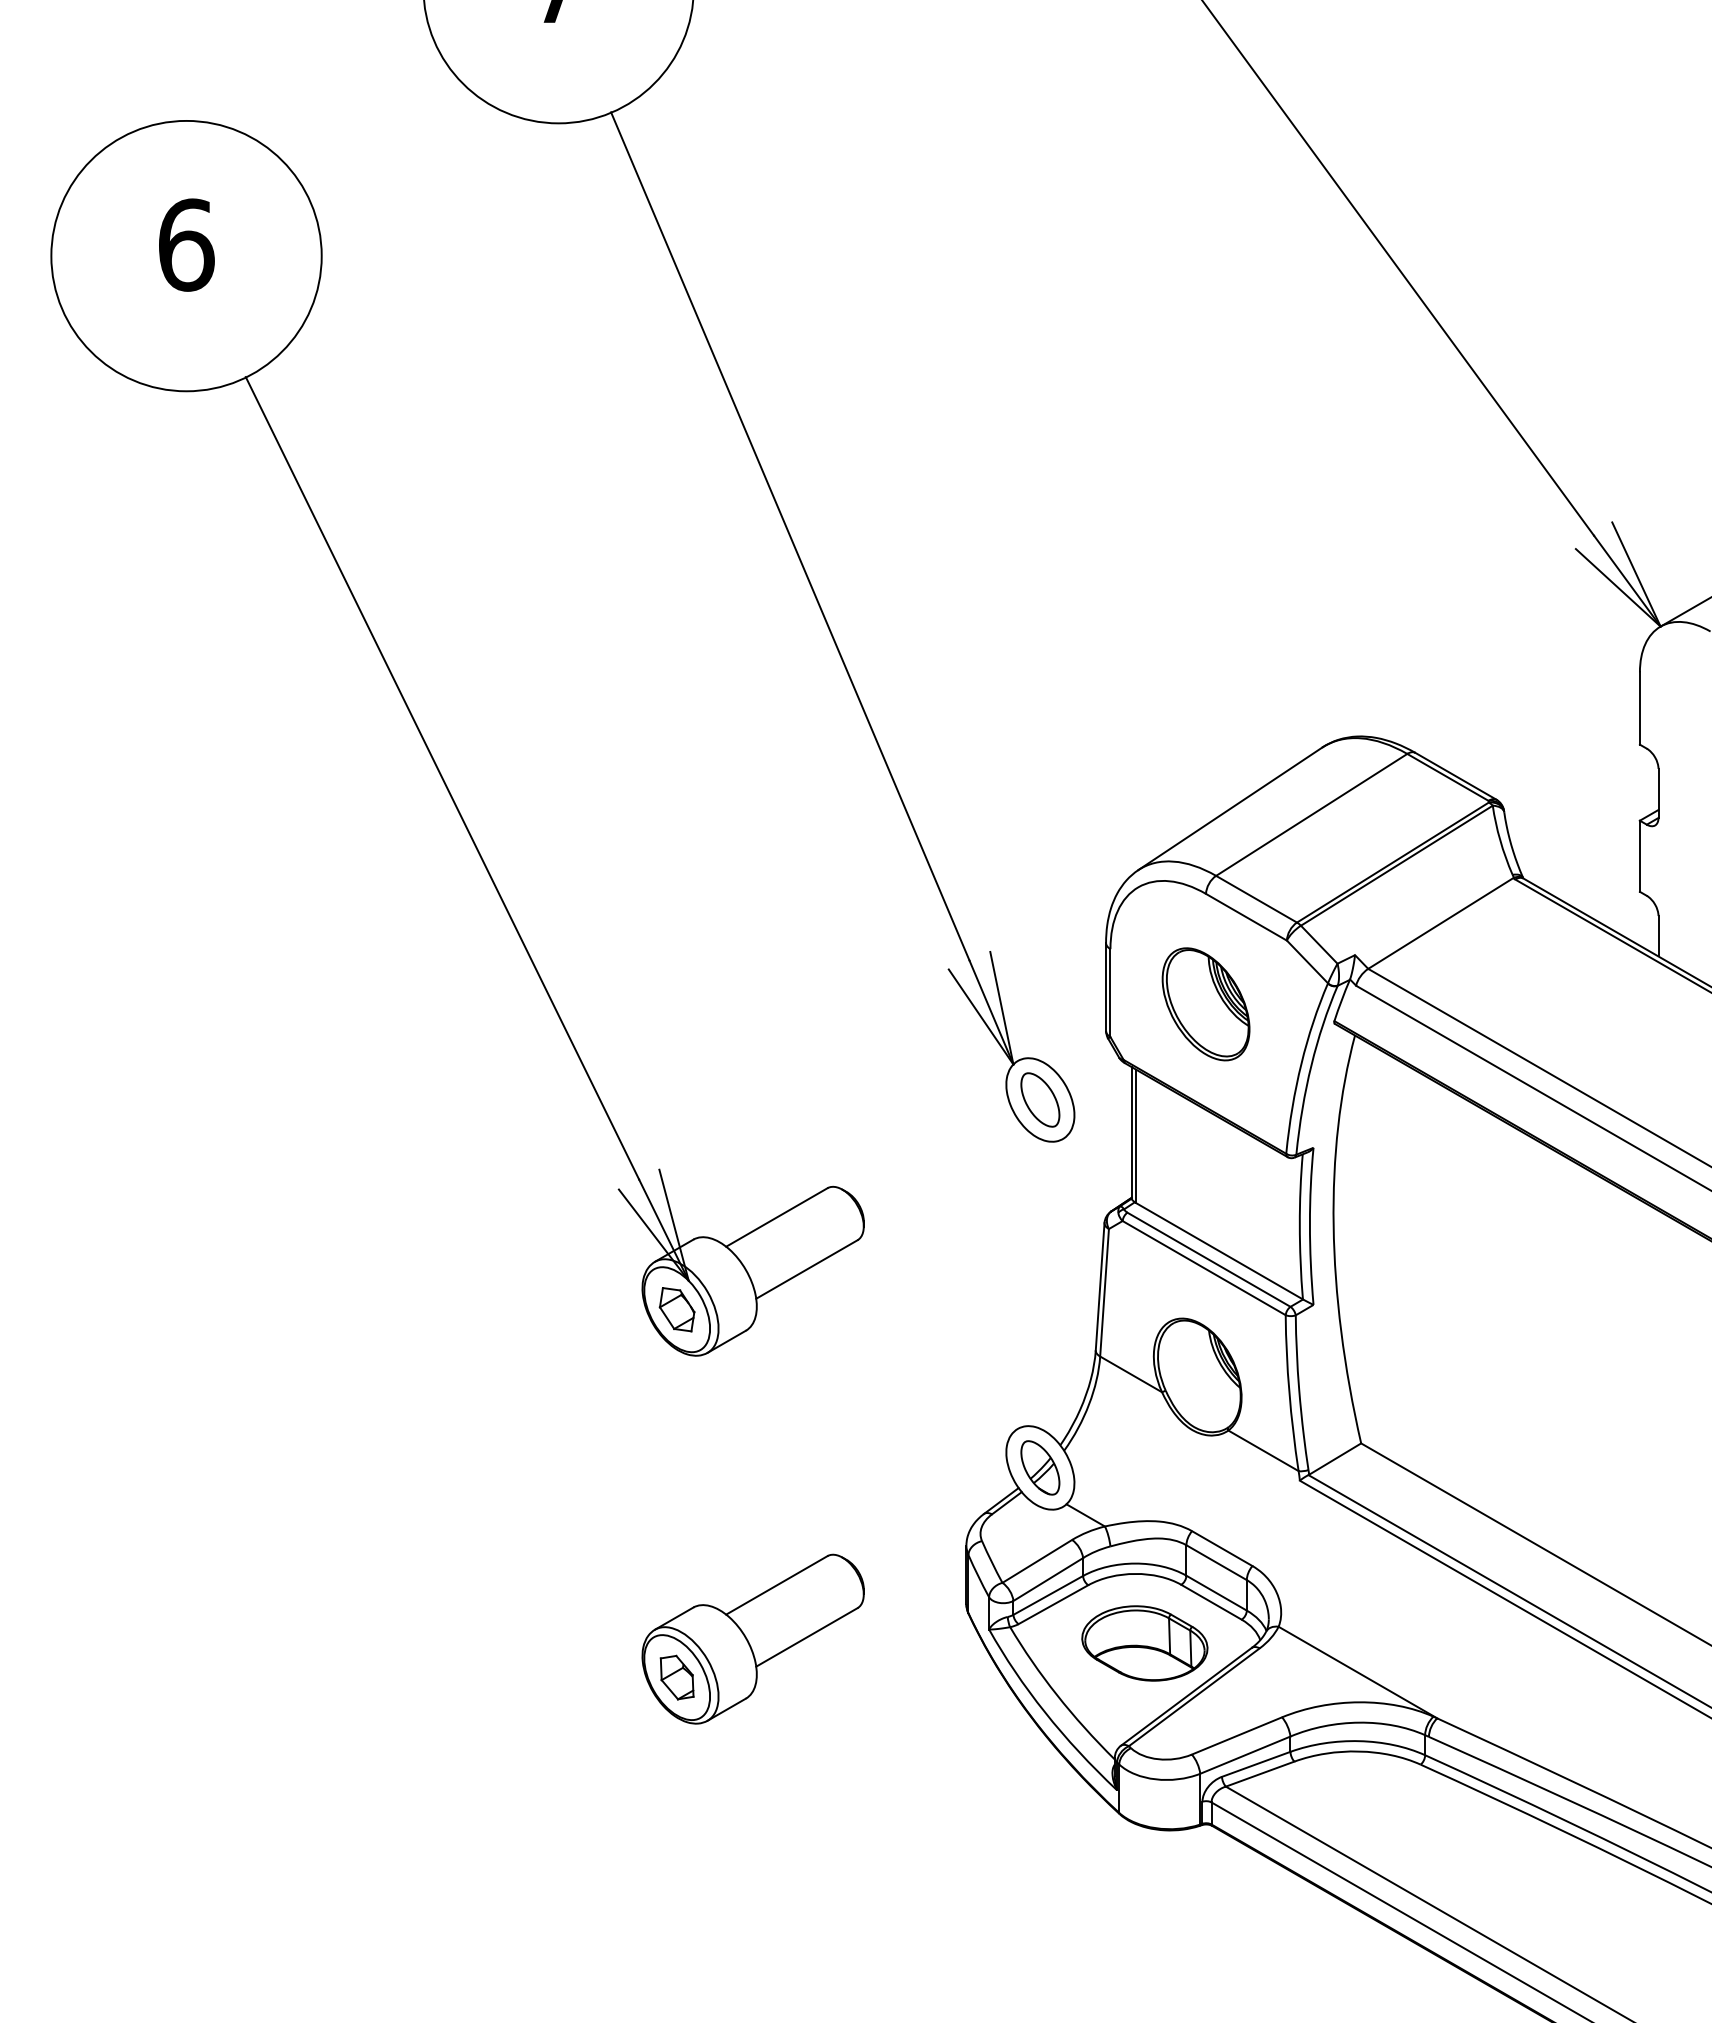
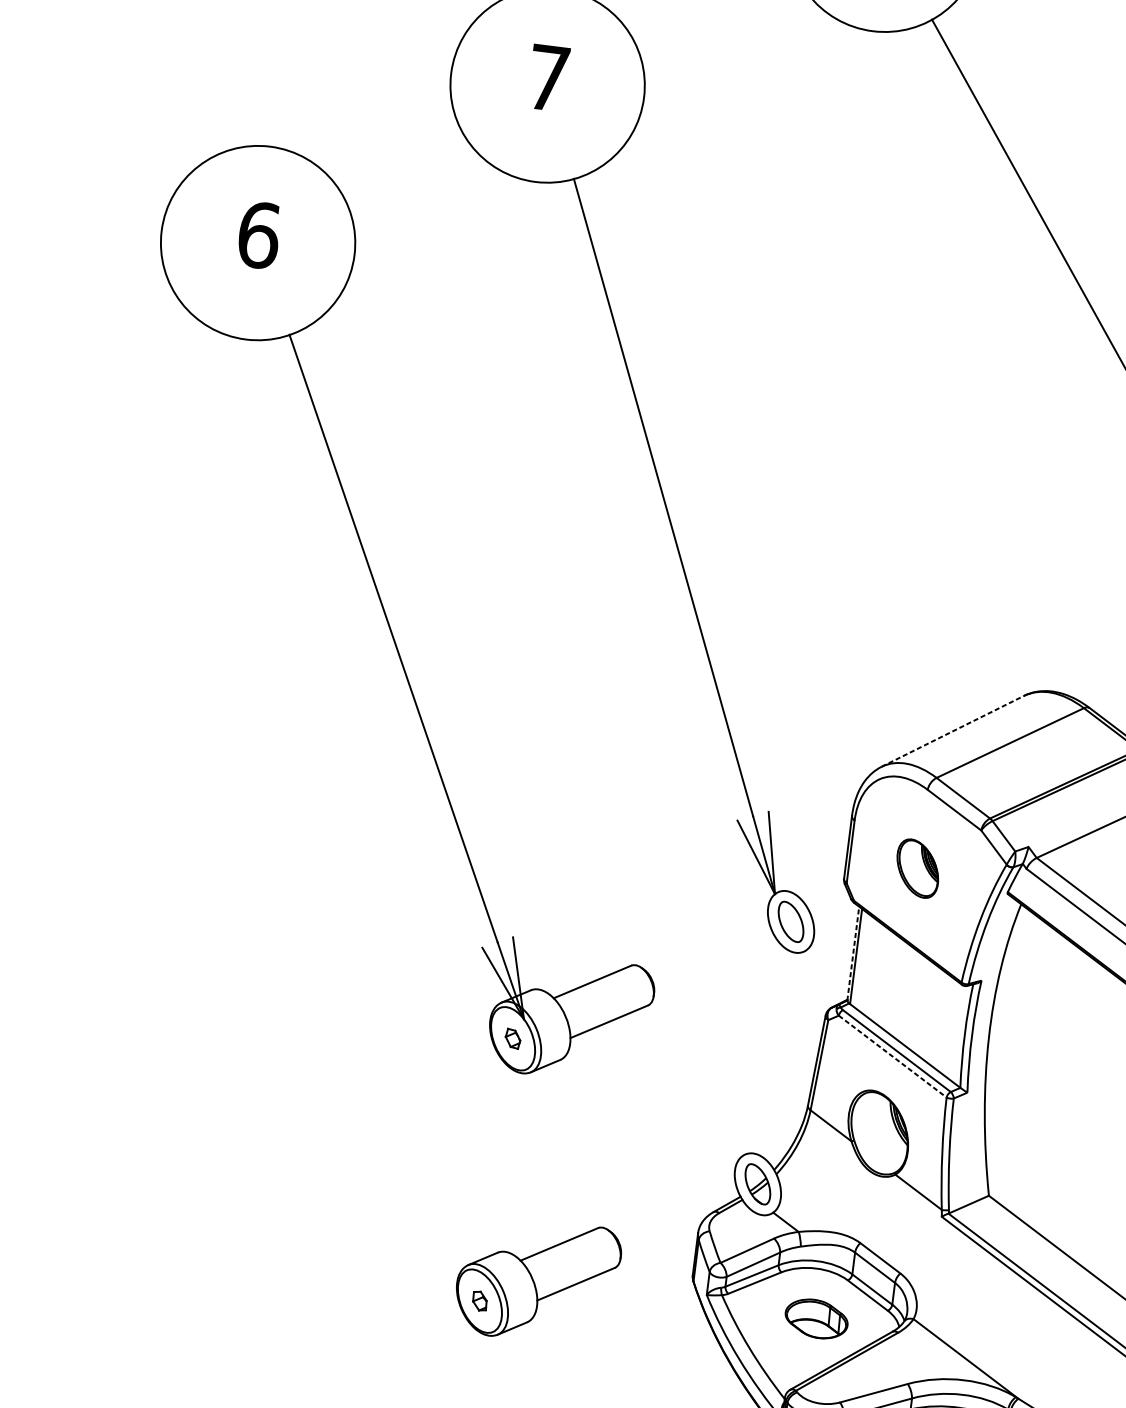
line: (1230, 808) -> (952, 731), solid -> dashed
part: (1205, 1004) -> (917, 868), size x0.7
line: (1131, 1133) -> (853, 954), solid -> dashed
line: (1204, 1268) -> (892, 1056), solid -> dashed
part: (676, 1309) -> (512, 1038), size x0.6
part: (1144, 1643) -> (816, 1318), size x0.7
part: (676, 1677) -> (479, 1301), size x0.6

